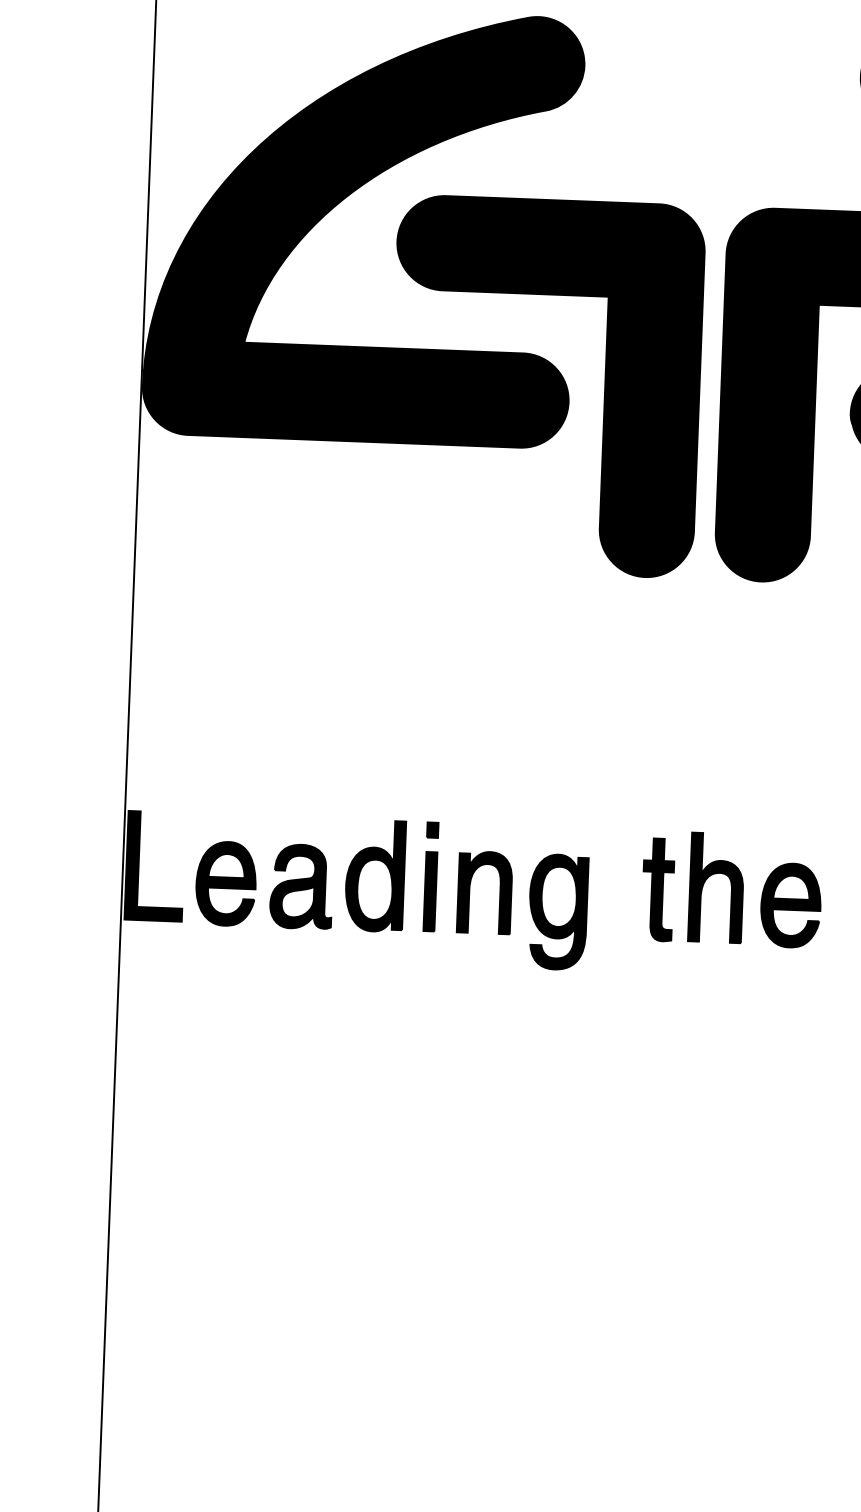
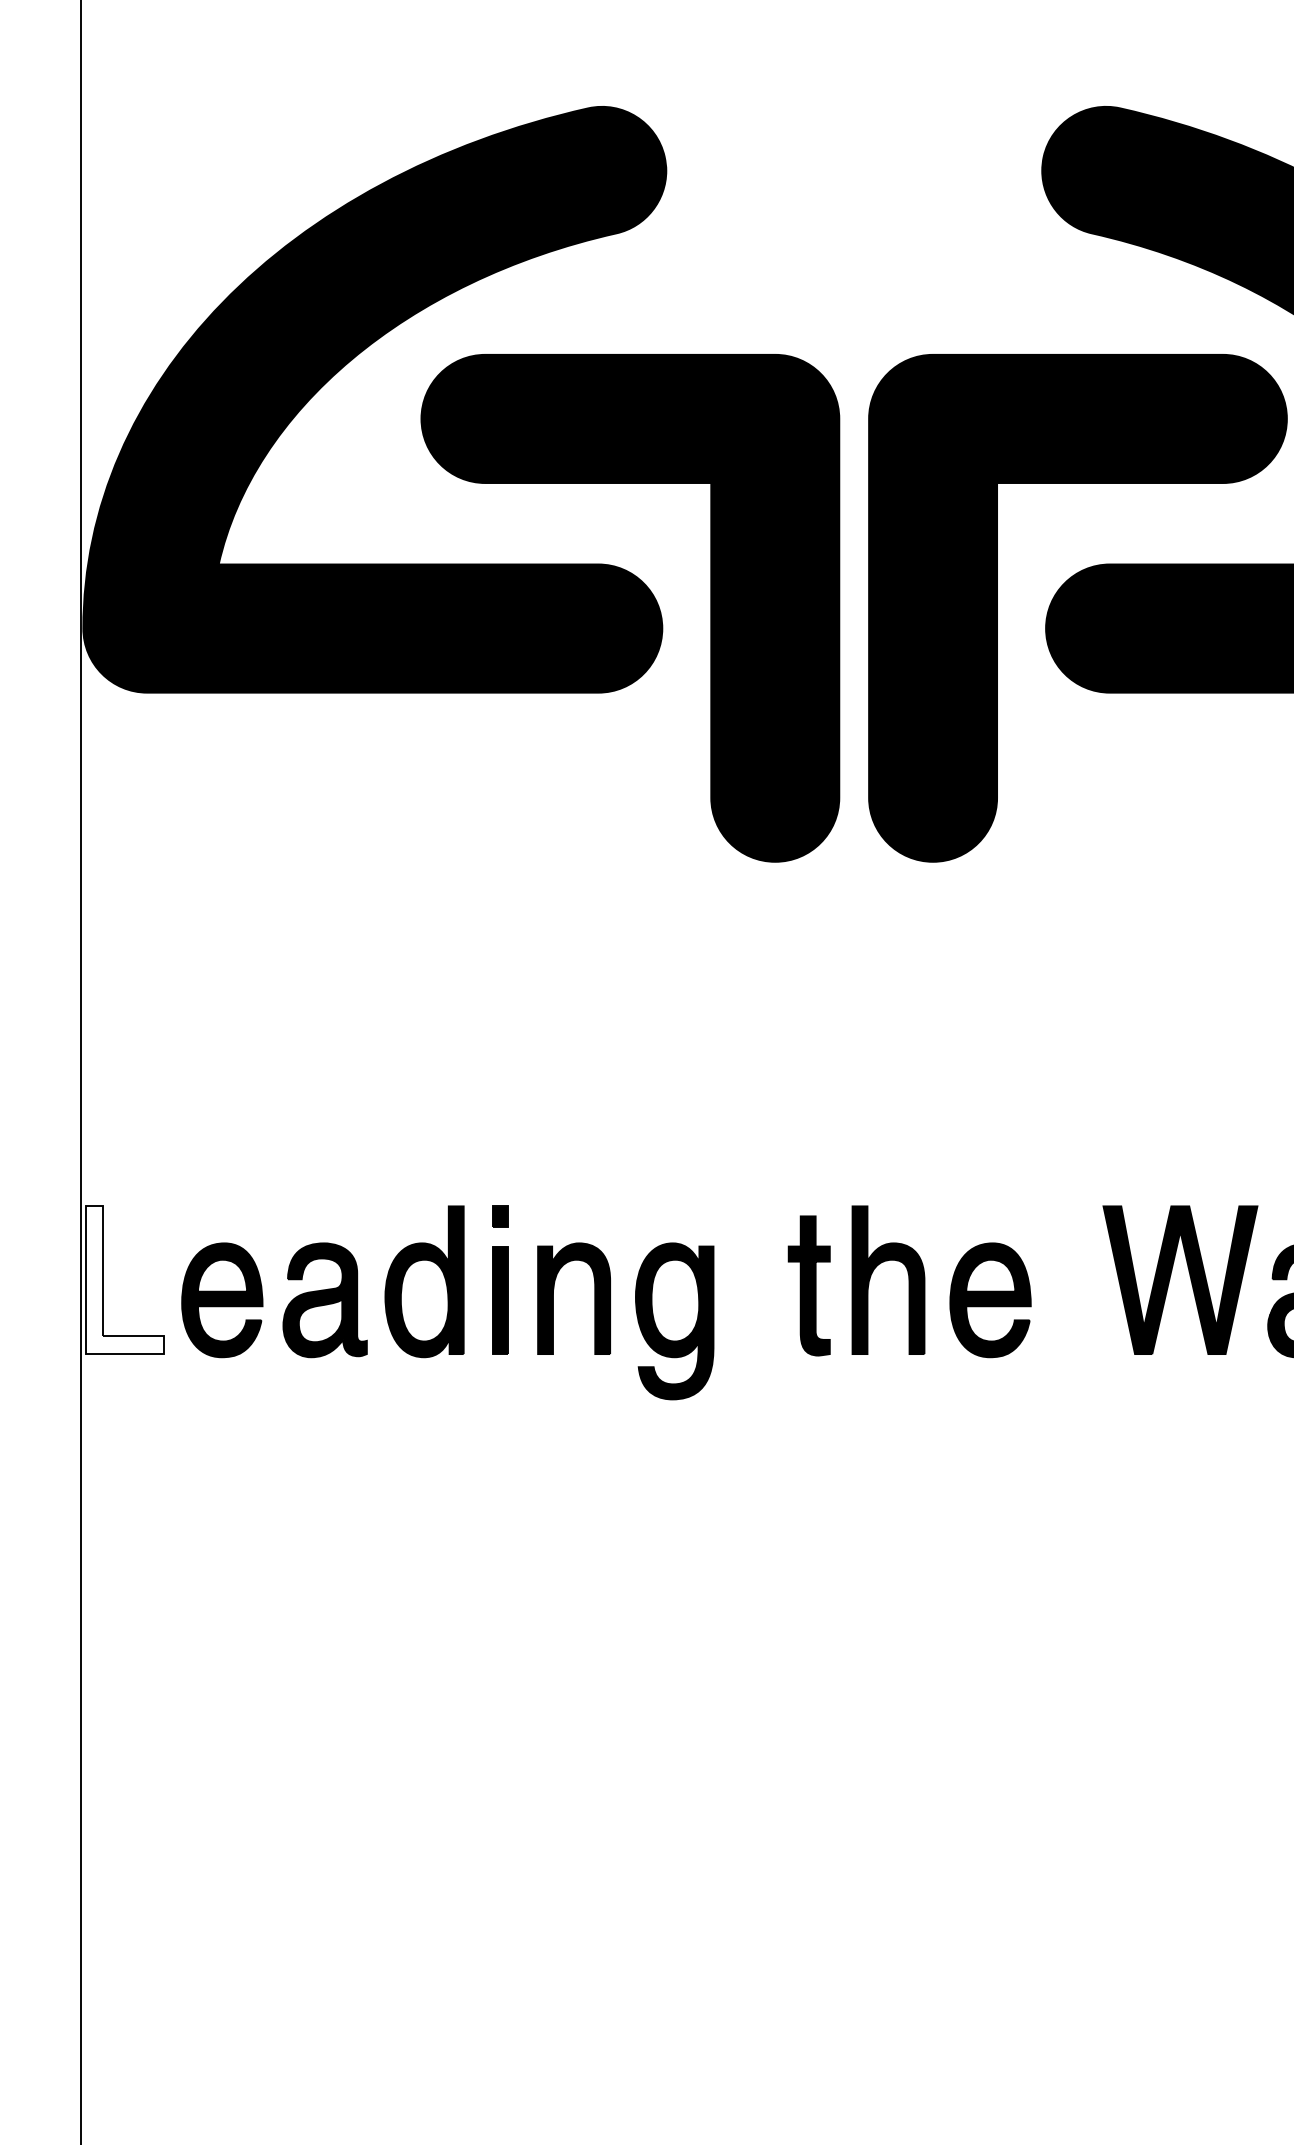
fill: (155, 866) -> (125, 1280), removed

